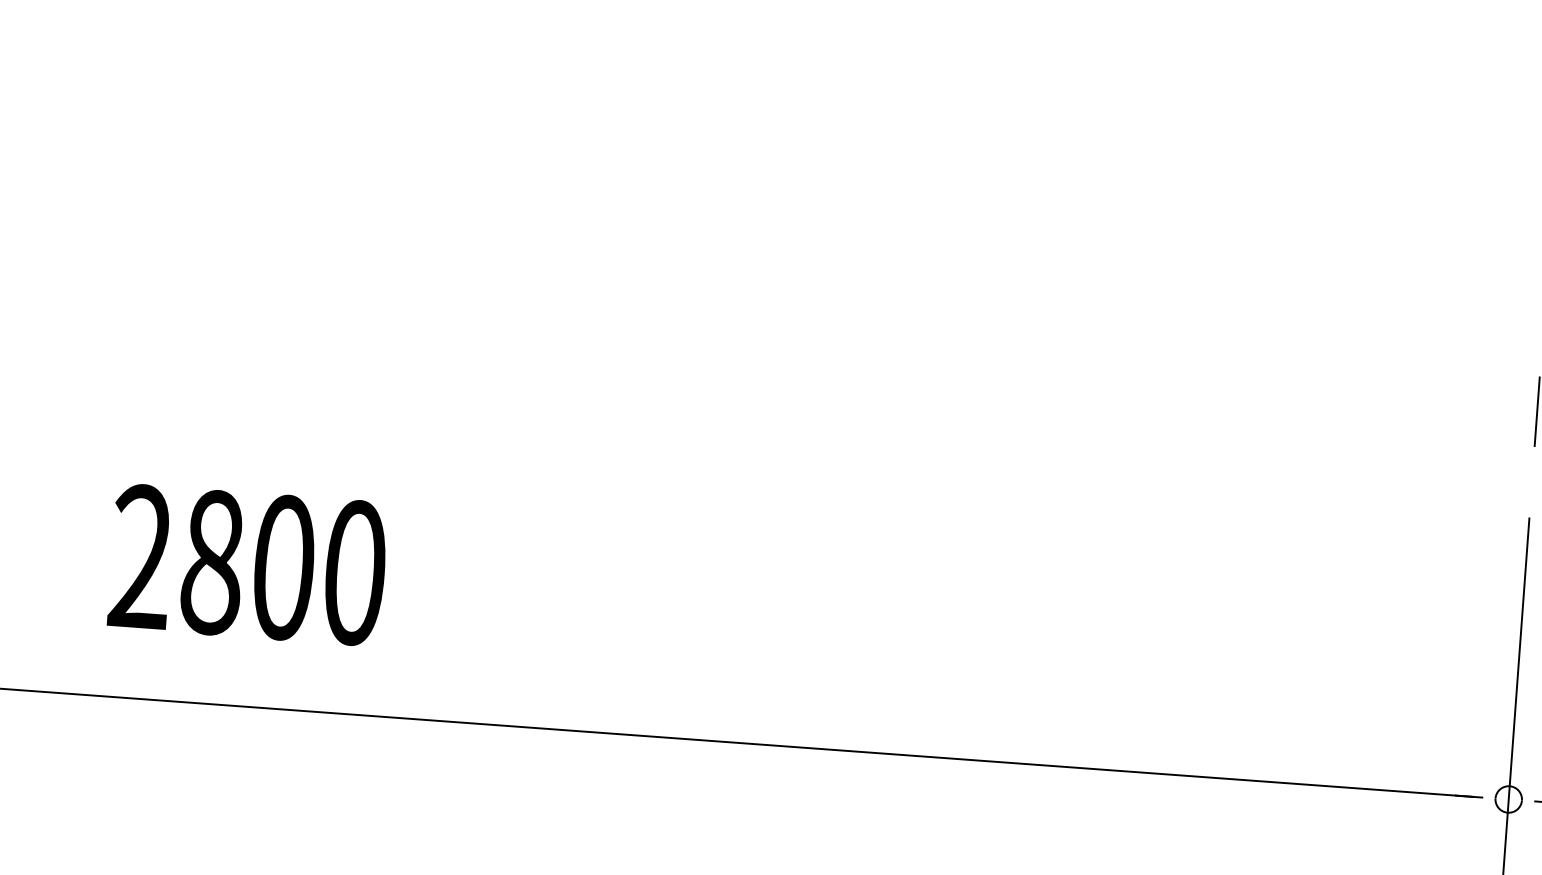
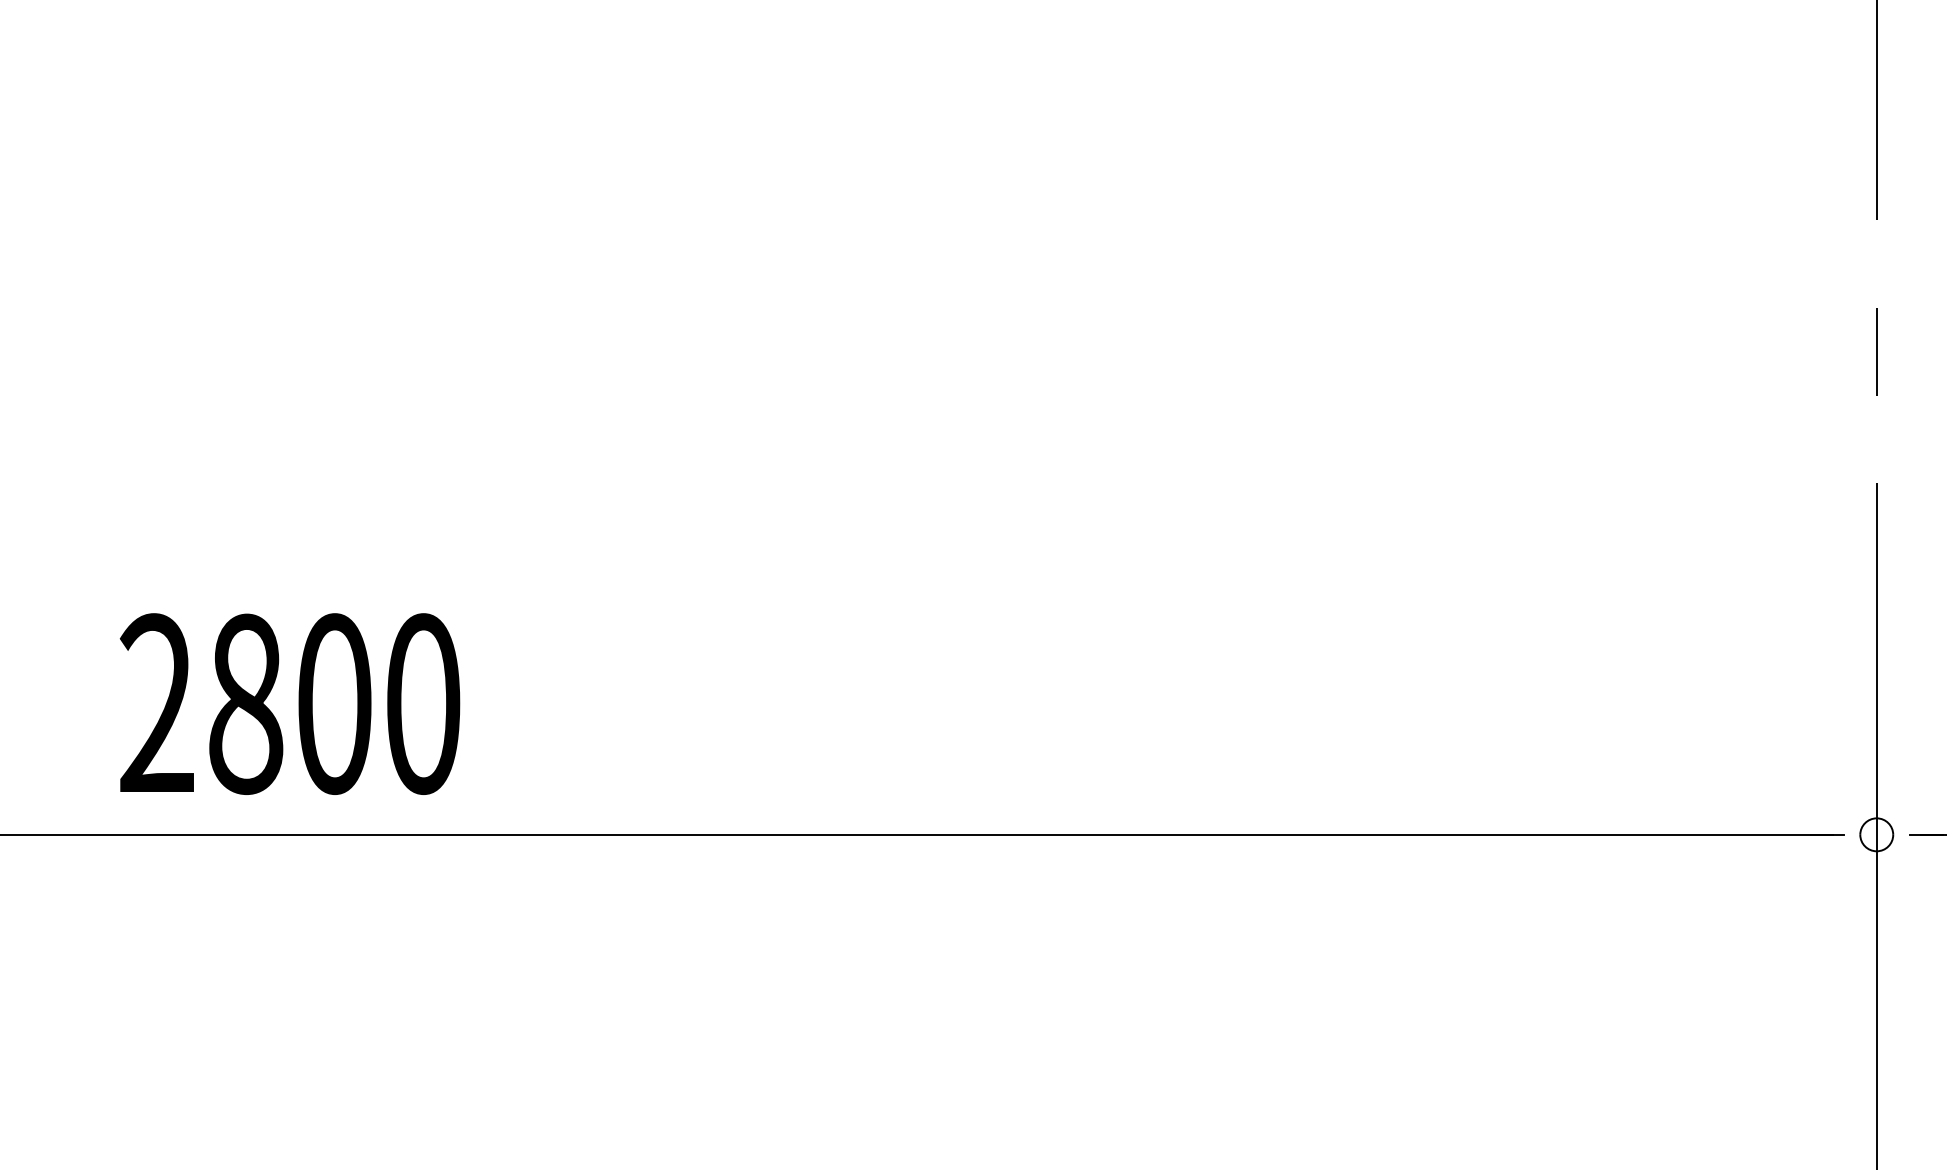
text: (247, 564) -> (289, 703), moved

